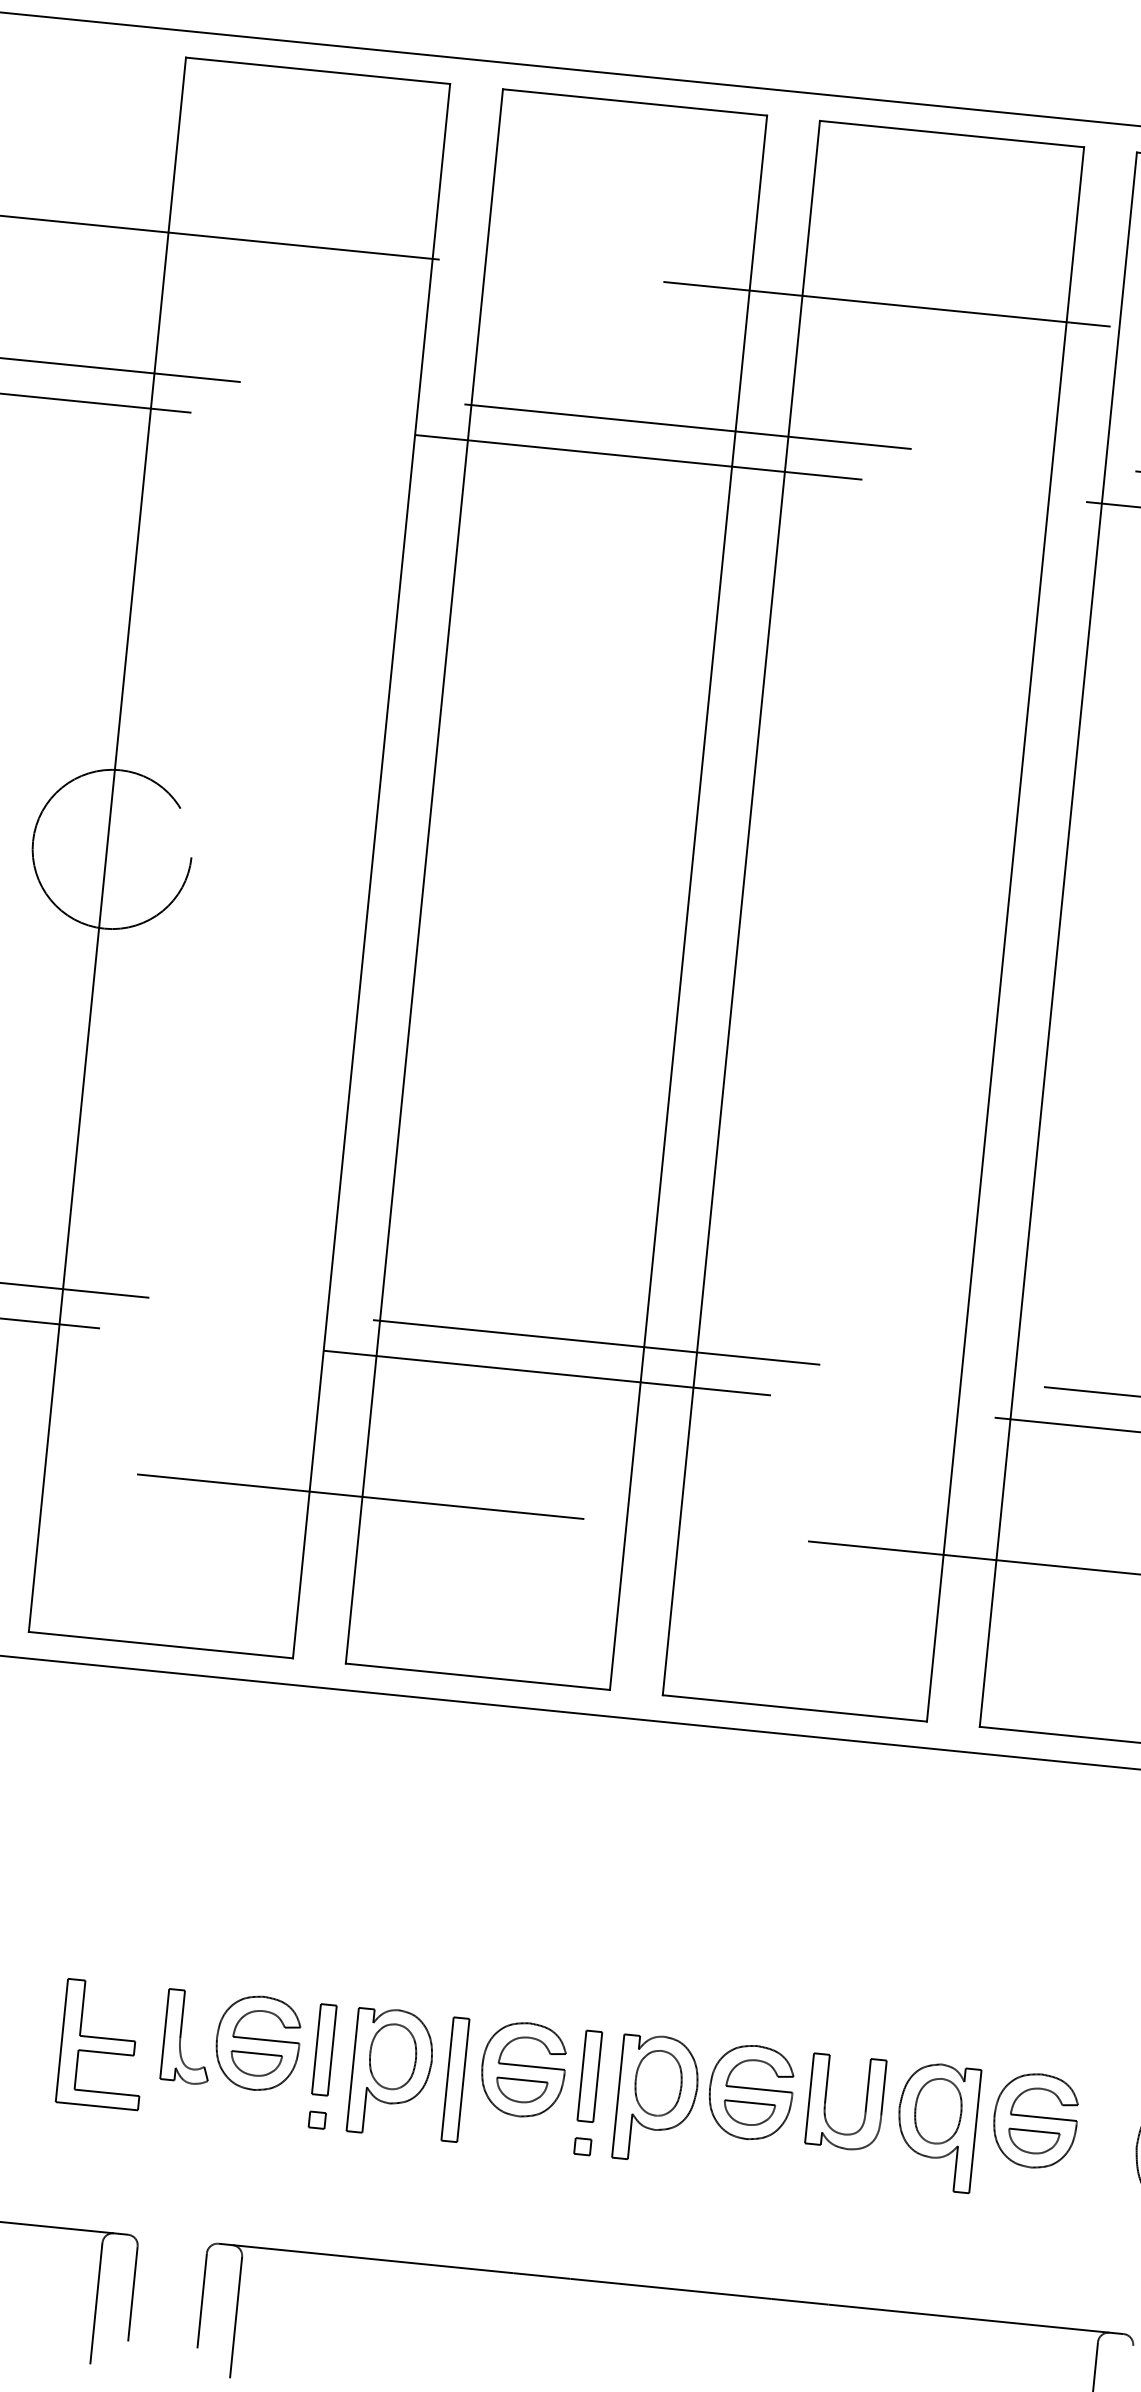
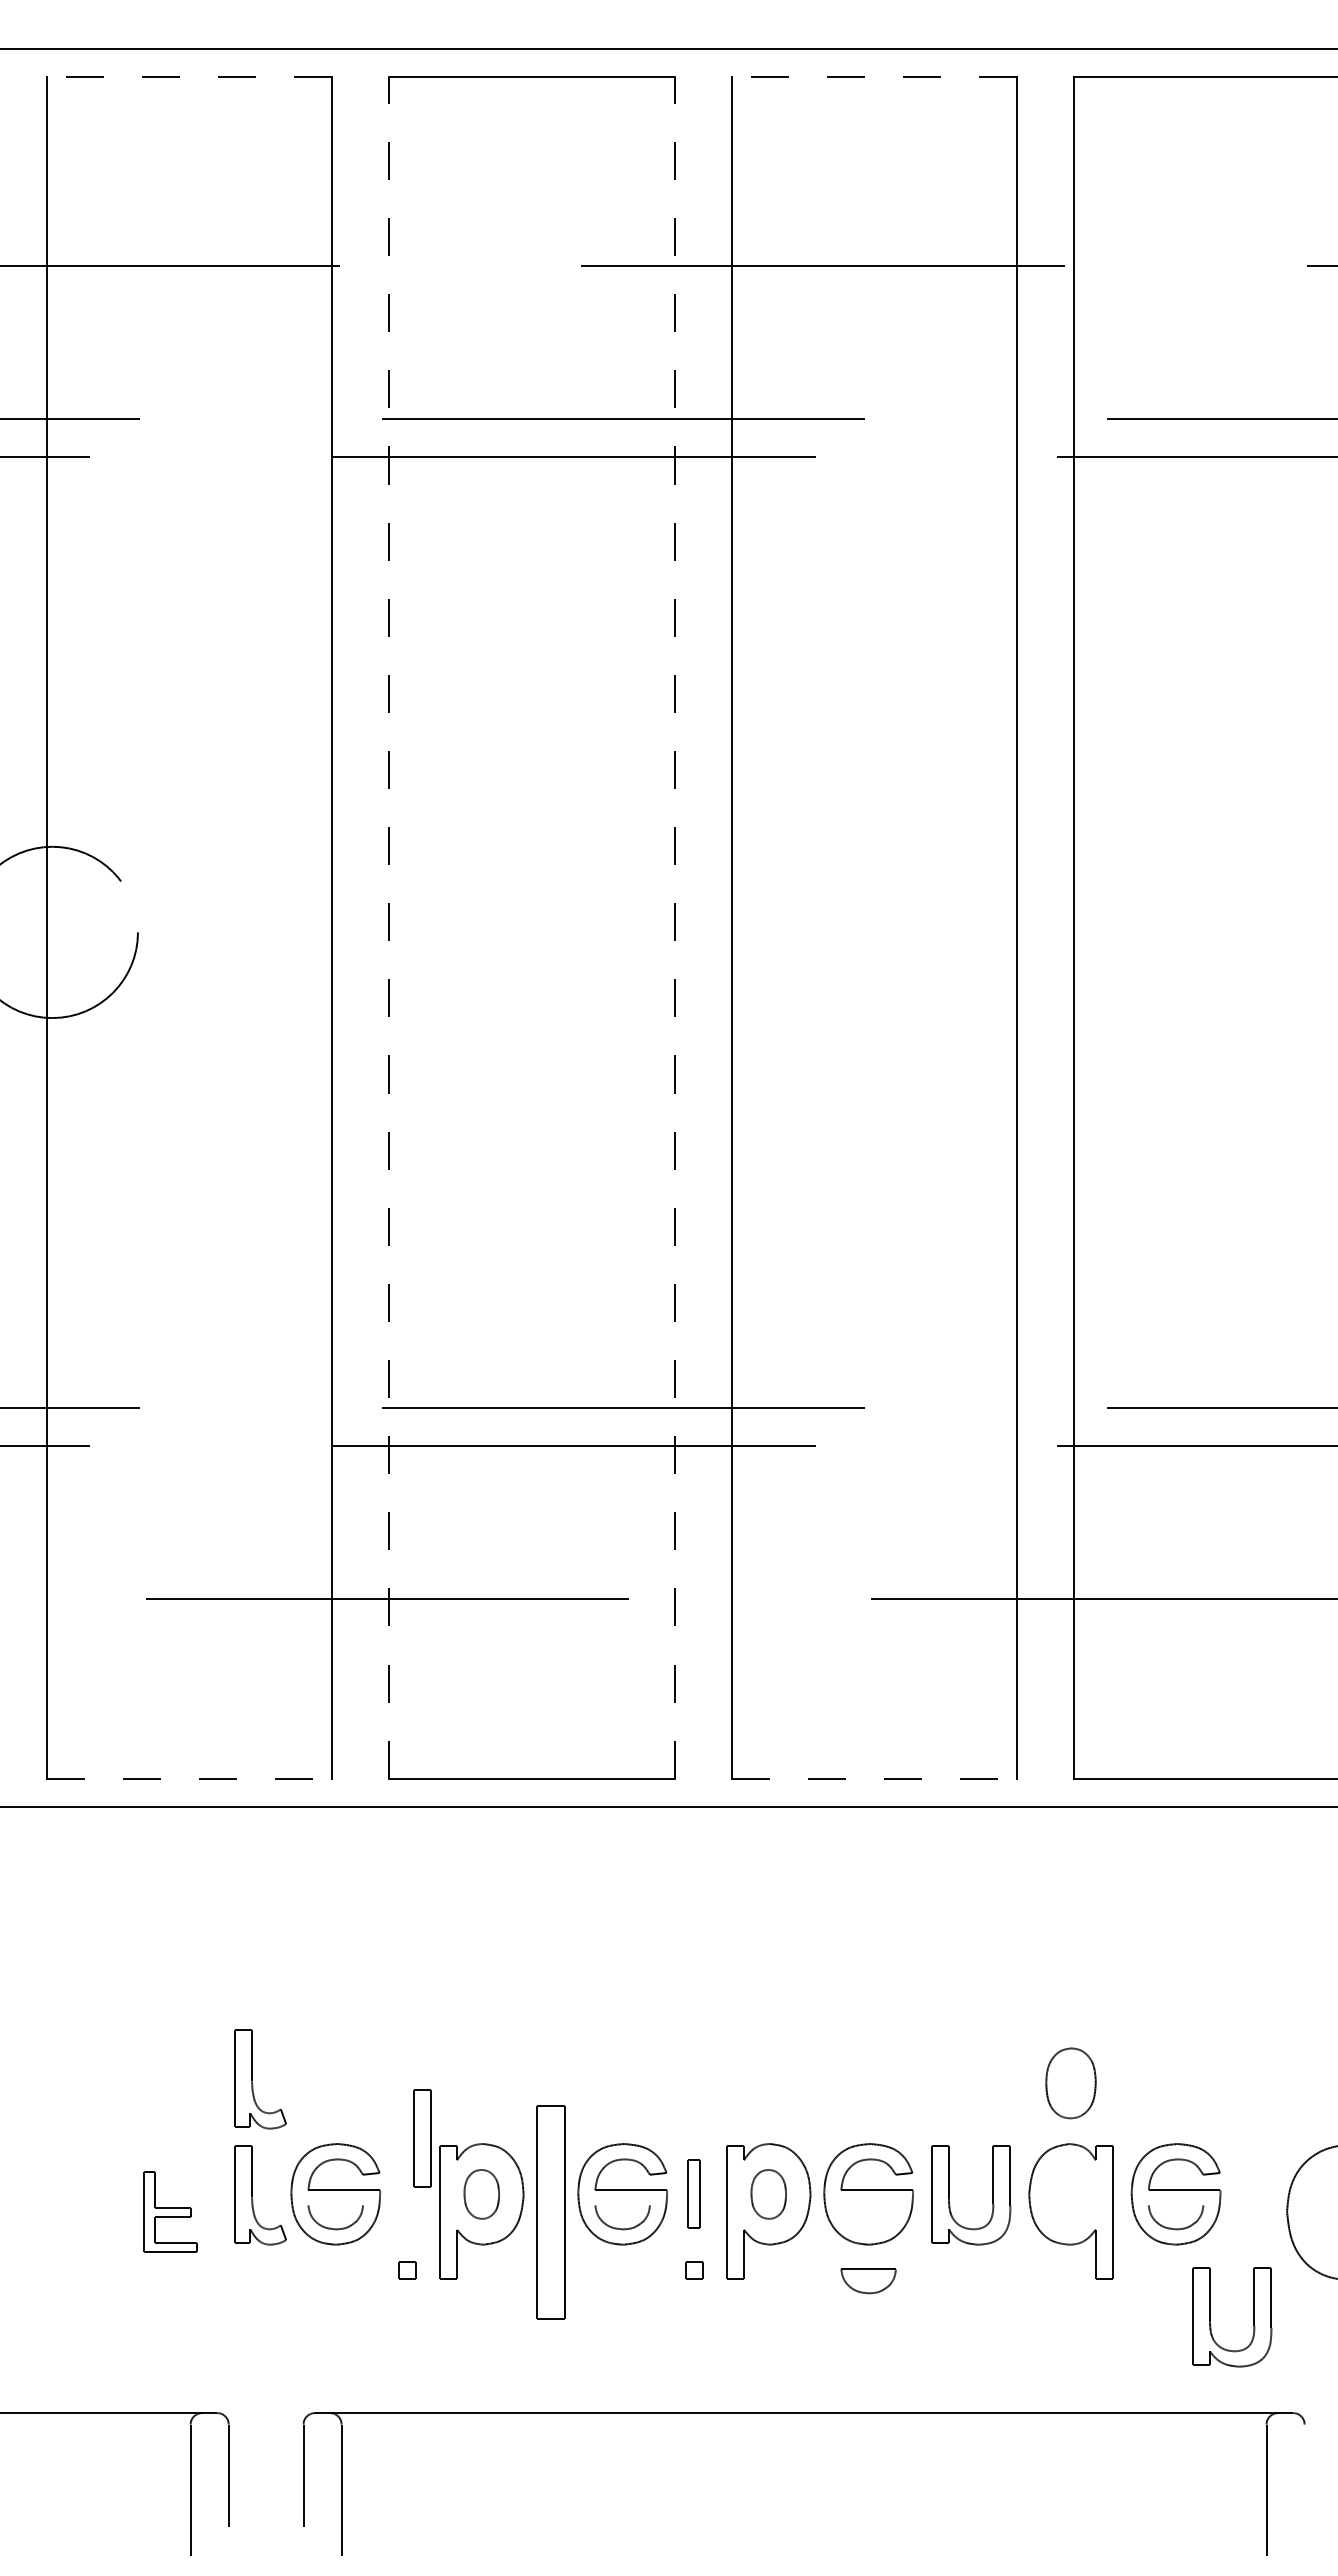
line: (318, 71) -> (189, 77), solid -> dashed
line: (951, 134) -> (874, 77), solid -> dashed
line: (424, 876) -> (389, 927), solid -> dashed
line: (688, 902) -> (674, 927), solid -> dashed
line: (161, 1644) -> (189, 1778), solid -> dashed
line: (794, 1708) -> (874, 1778), solid -> dashed
part: (191, 1929) -> (252, 2079), added
part: (103, 2044) -> (170, 2212), size x0.6
part: (324, 2050) -> (422, 2138), moved
line: (256, 2053) -> (335, 2205), removed
part: (392, 2056) -> (481, 2194), size x0.7
part: (589, 2076) -> (694, 2194), size x0.7
part: (455, 2079) -> (550, 2212), size x1.6
line: (522, 2080) -> (622, 2205), removed
part: (658, 2083) -> (768, 2194), size x0.7
part: (937, 2111) -> (1070, 2083), moved
part: (748, 2113) -> (868, 2281), moved
line: (1033, 2131) -> (1175, 2205), removed
part: (1095, 2241) -> (1253, 2317), added

